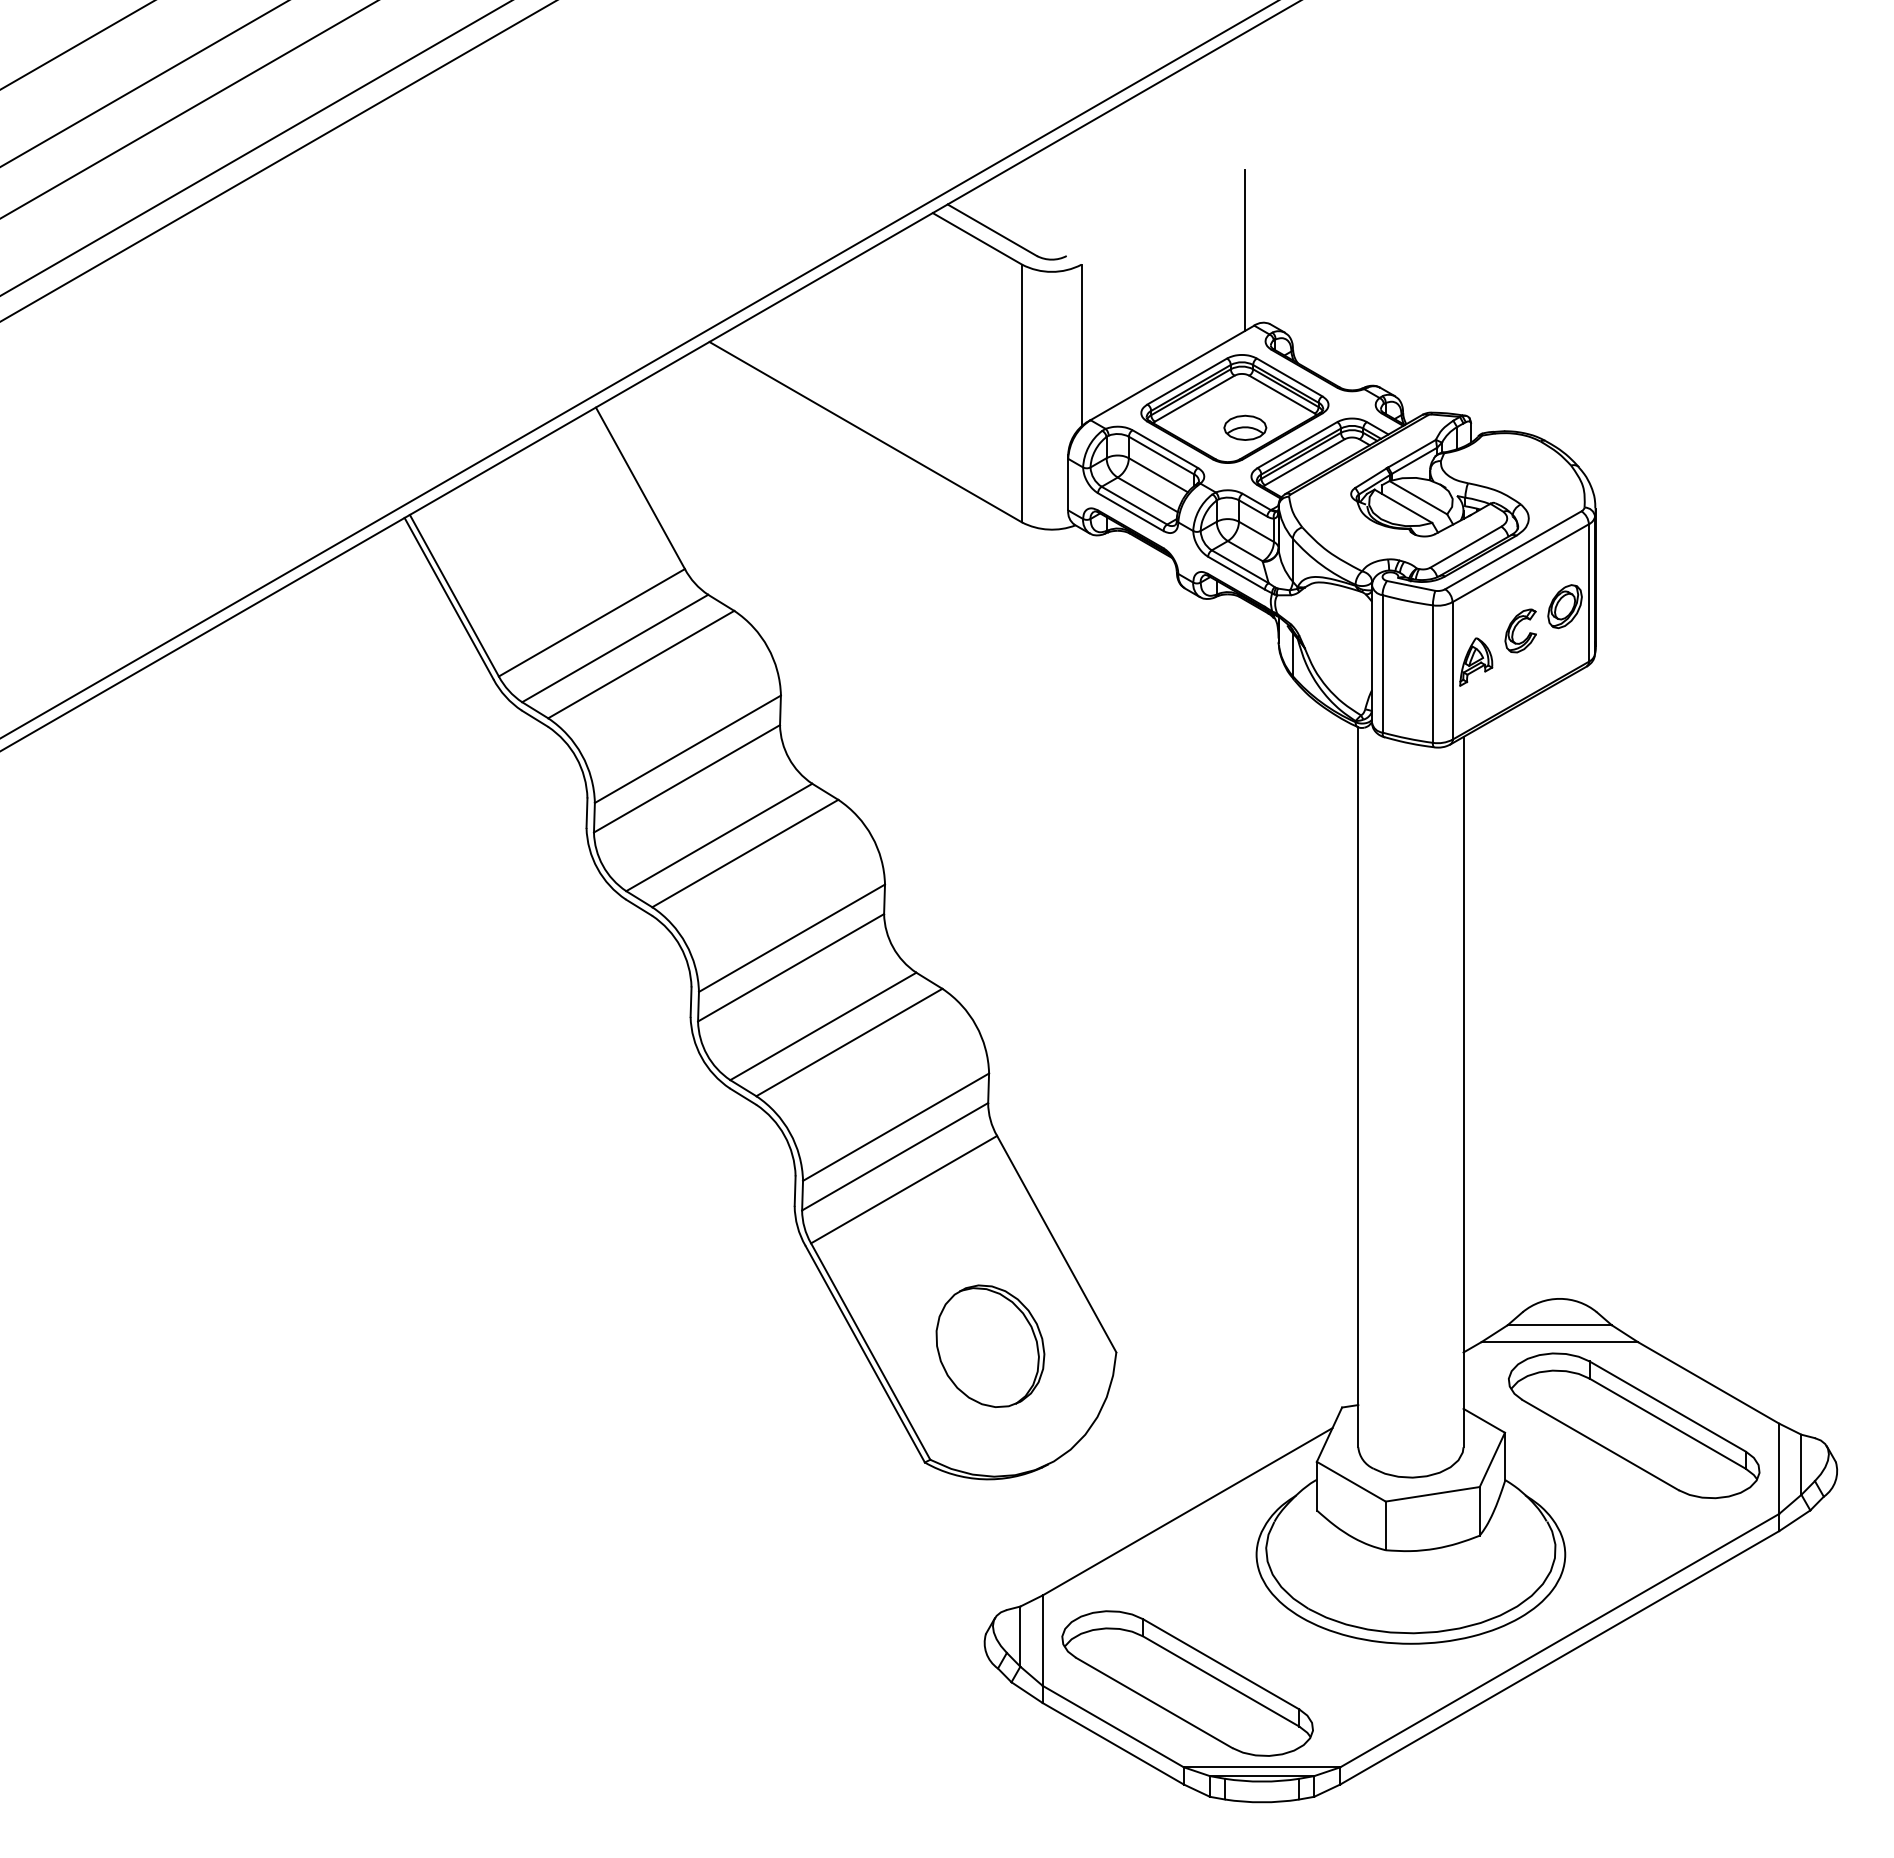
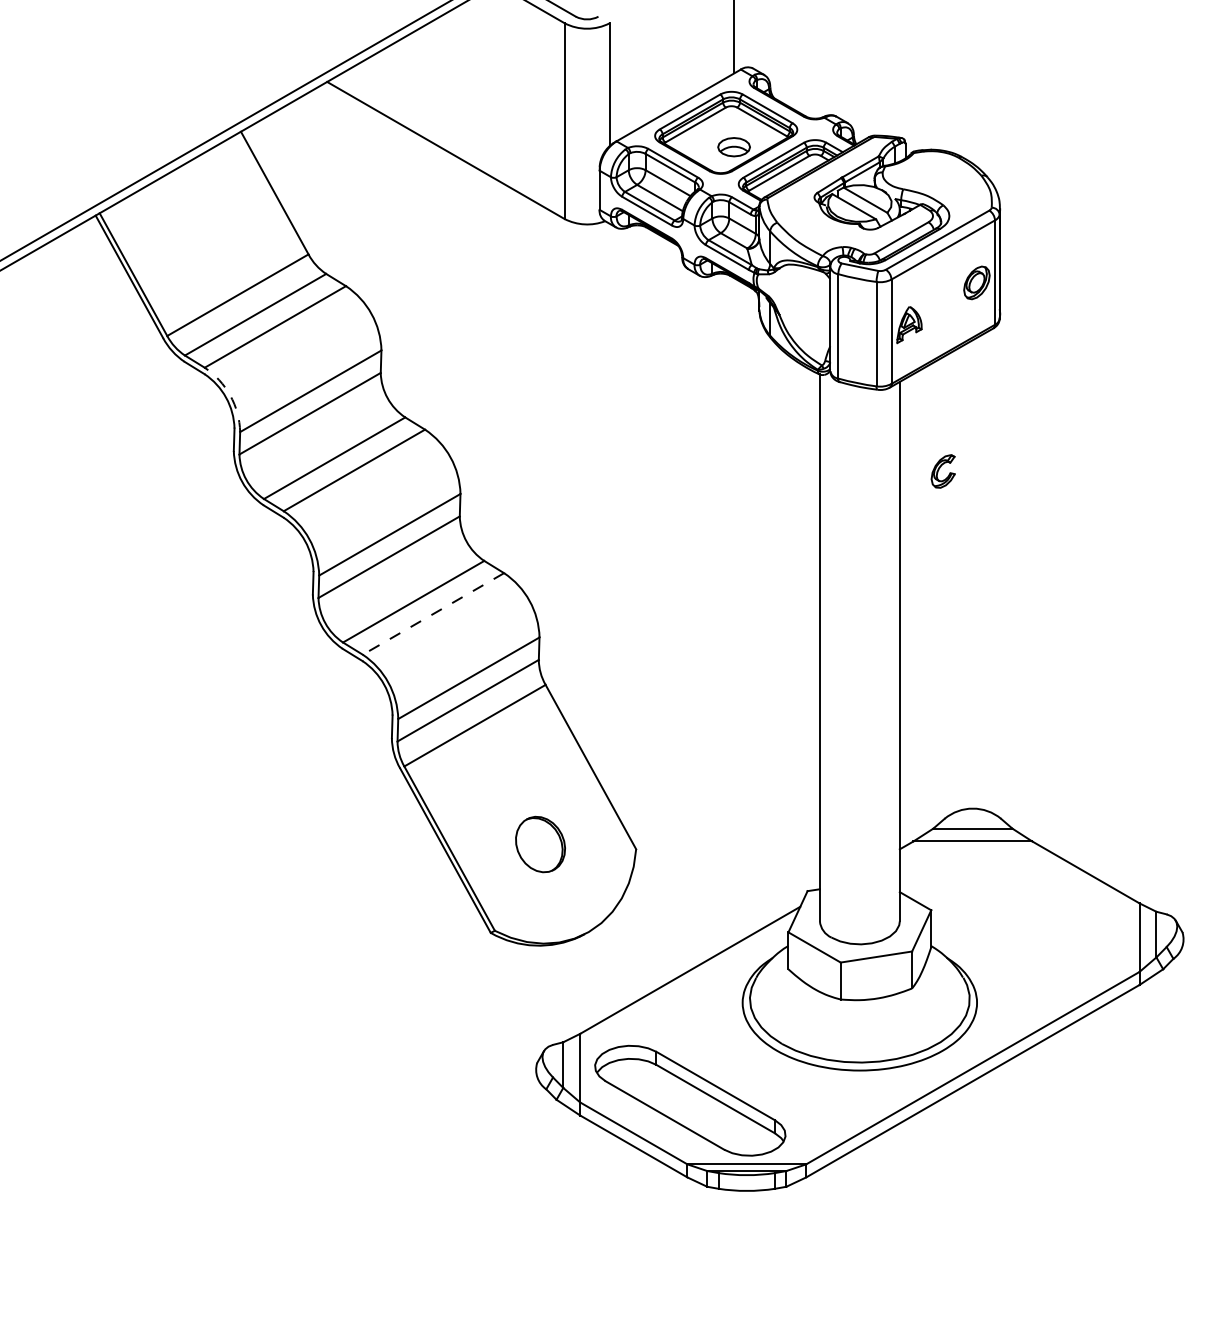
part: (1520, 630) -> (943, 471), moved
arc: (581, 754) -> (230, 395), solid -> dashed
line: (848, 1042) -> (432, 613), solid -> dashed
part: (990, 1345) -> (540, 844), size x0.6
part: (1634, 1425) -> (1029, 904), removed

